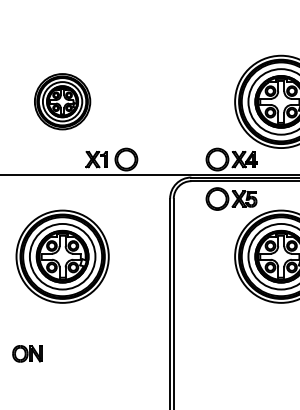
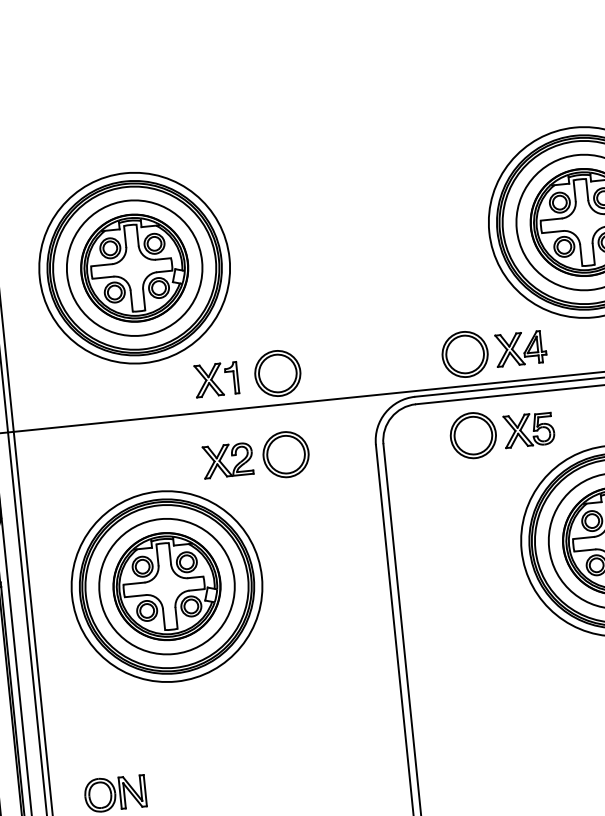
part: (62, 101) -> (134, 267), size x1.67
part: (111, 198) -> (255, 456), added

